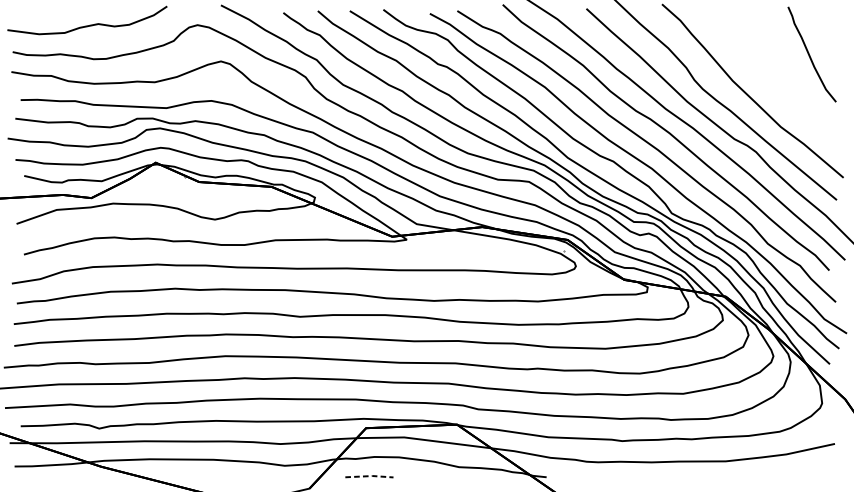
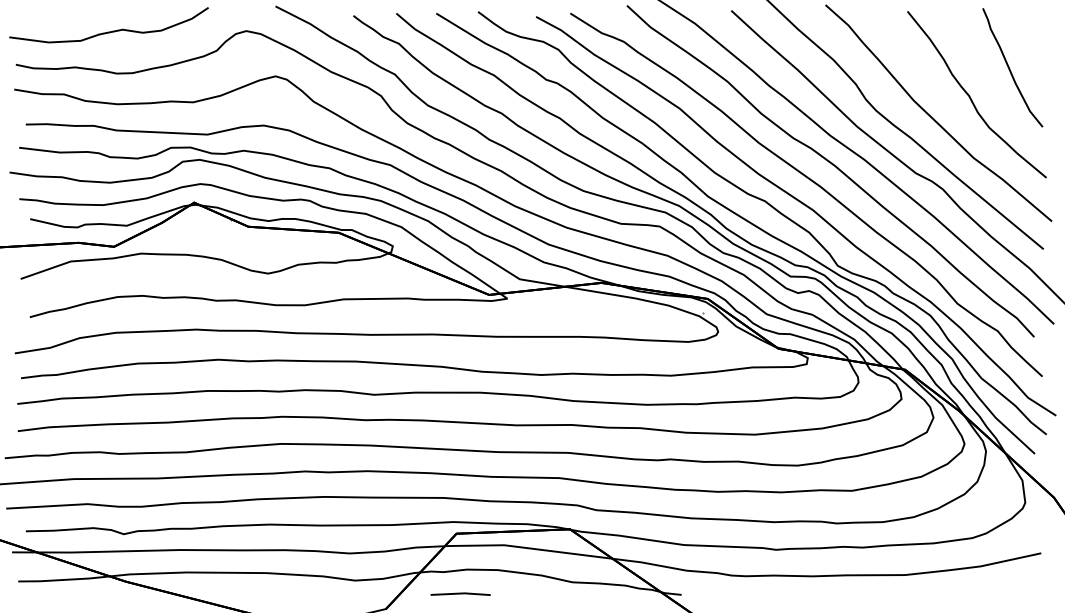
curve: (778, 77) -> (970, 96), added
line: (370, 476) -> (461, 593), dashed -> solid

